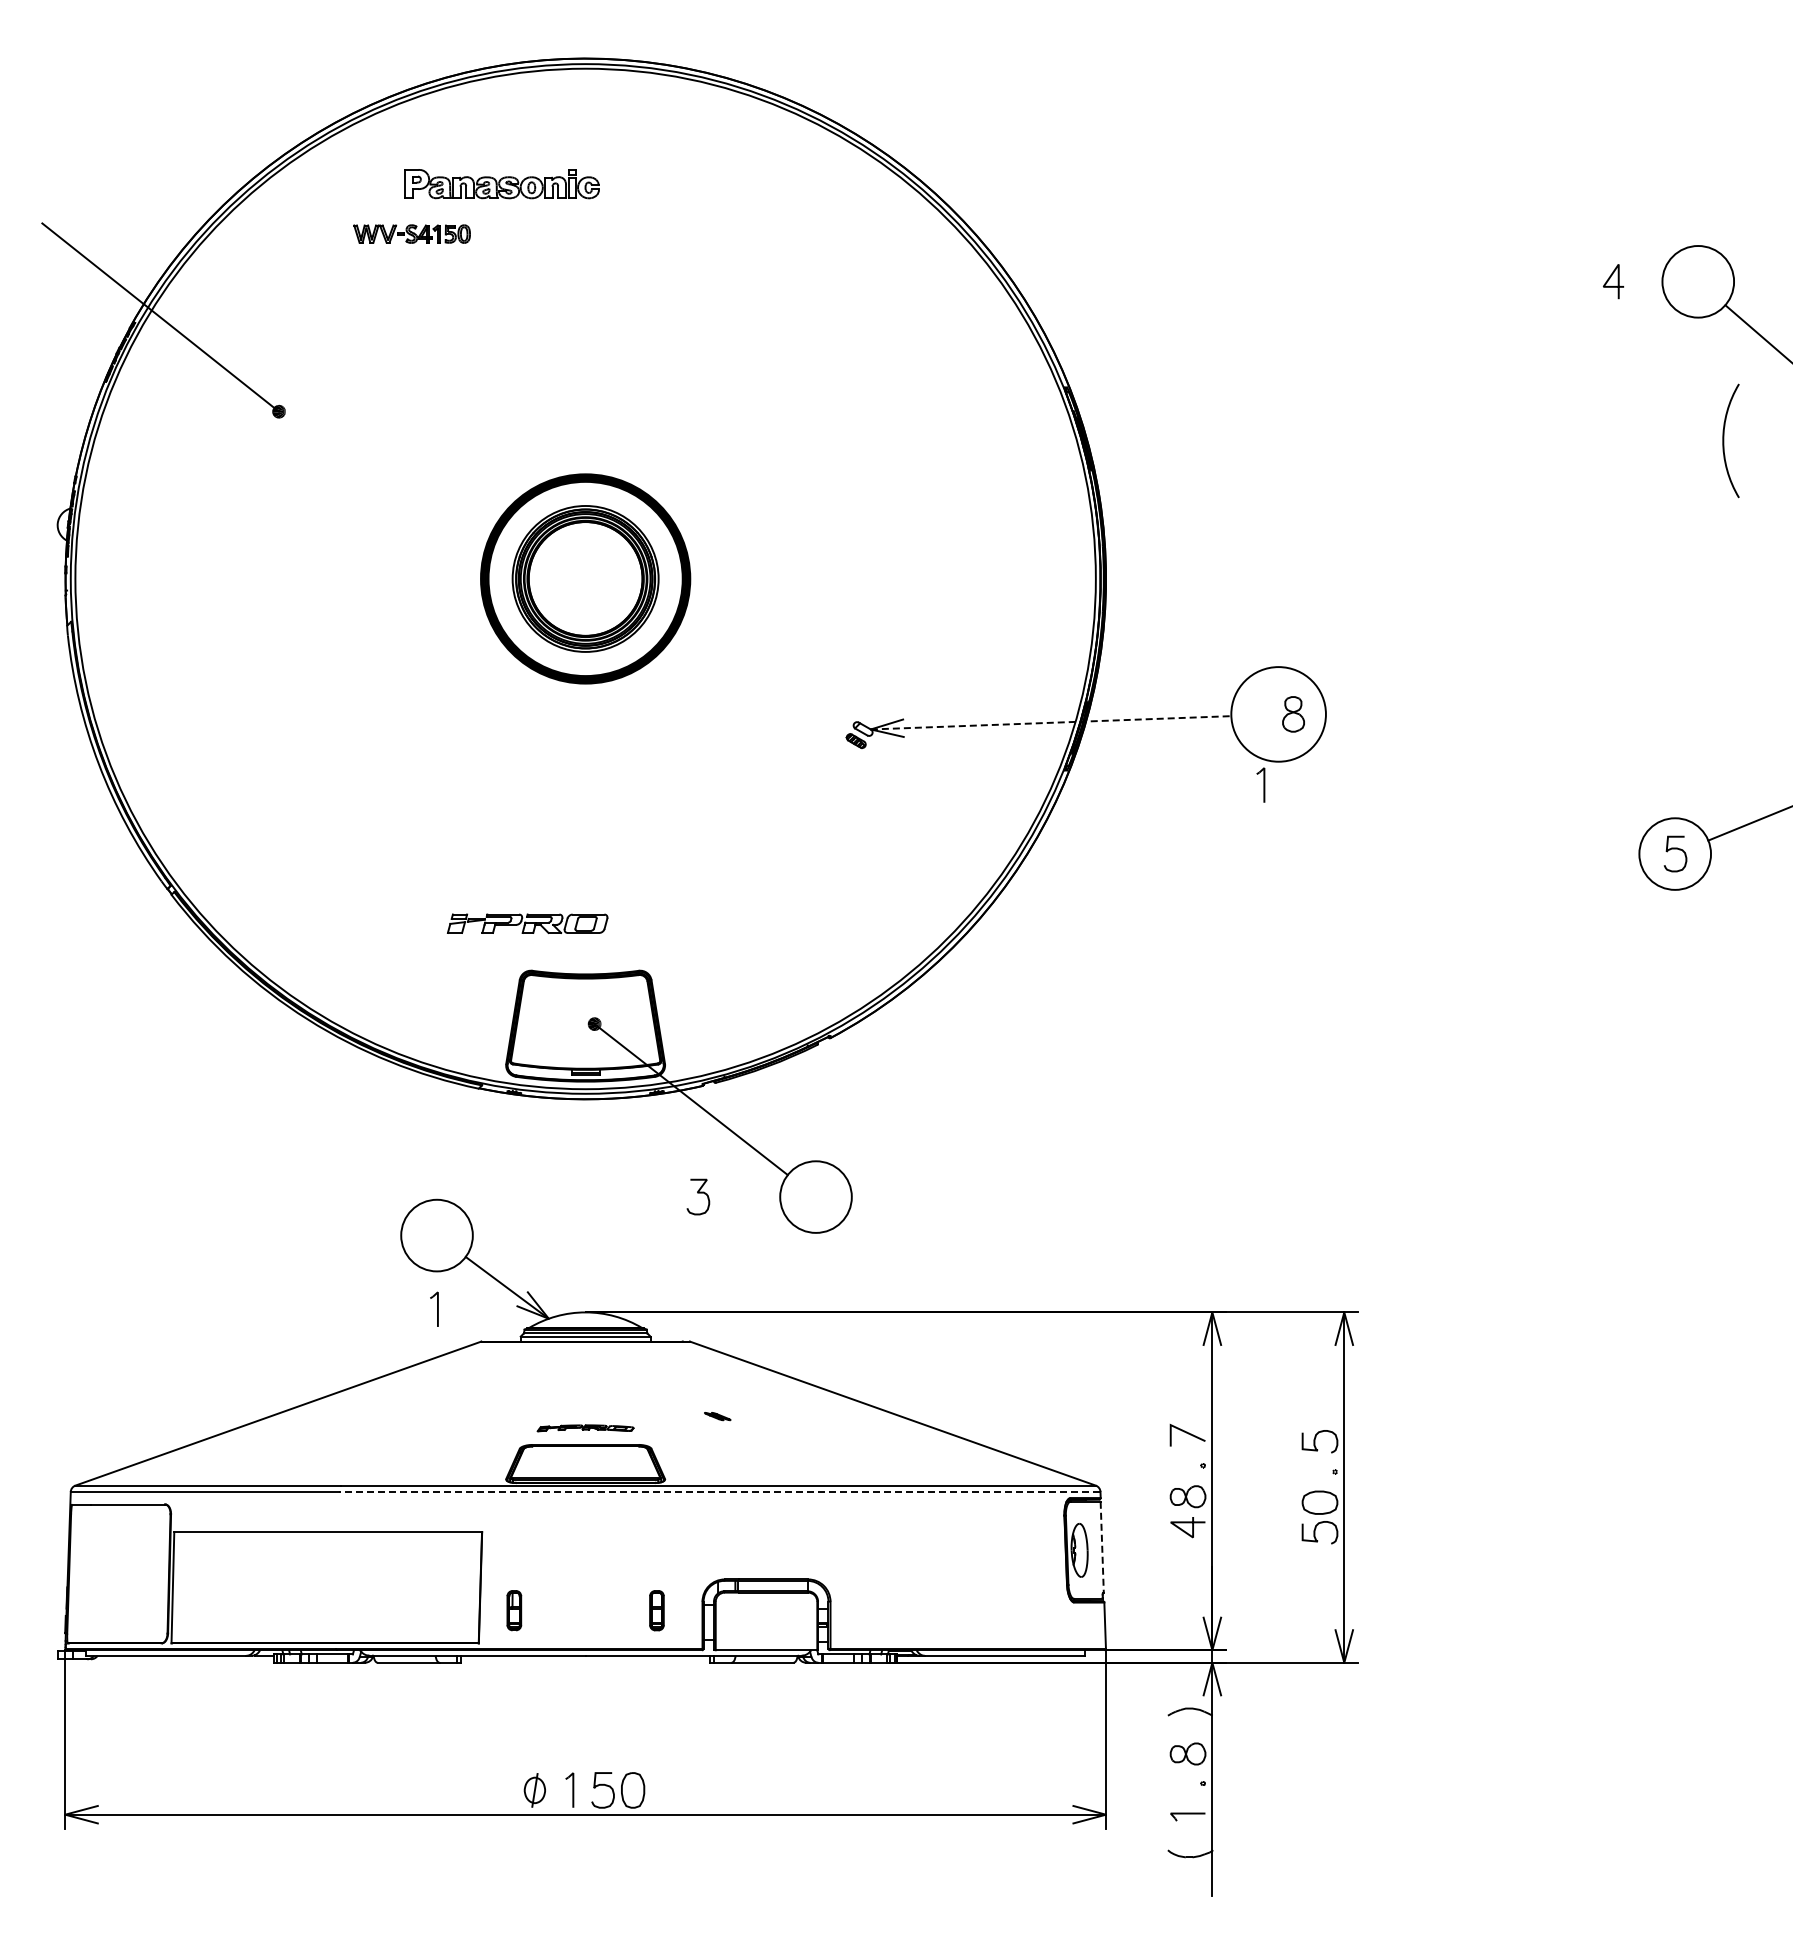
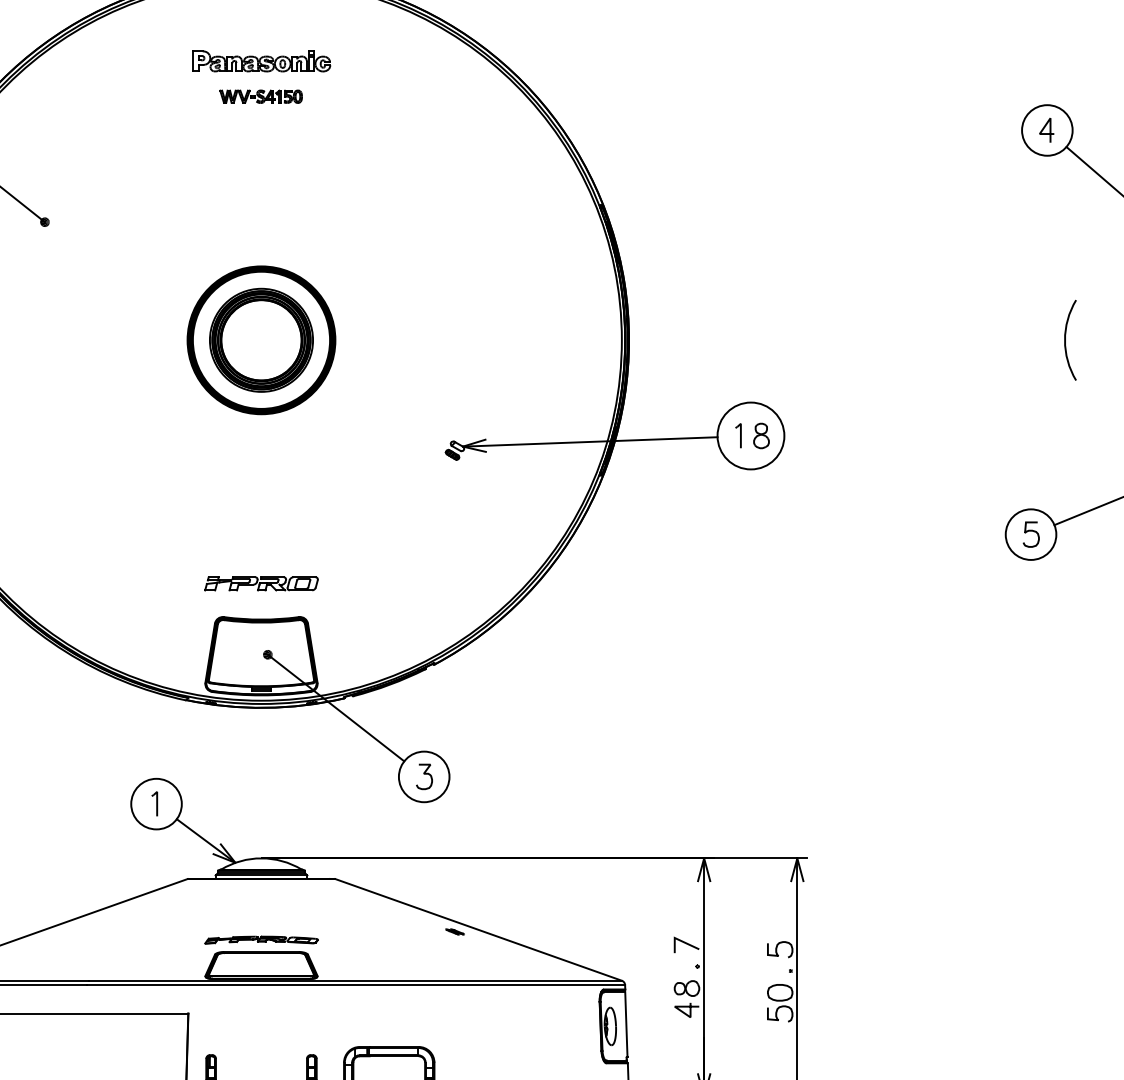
part: (501, 184) -> (261, 61), moved
part: (411, 233) -> (260, 96), moved
line: (1617, 281) -> (1049, 130), moved
arc: (1724, 440) -> (1065, 340), moved
line: (1051, 722) -> (590, 441), dashed -> solid
part: (1260, 784) -> (738, 435), moved
part: (527, 923) -> (261, 583), moved
curve: (698, 1193) -> (424, 774), moved
part: (434, 1308) -> (154, 803), moved
part: (717, 1416) -> (454, 931), moved
part: (585, 1428) -> (261, 940), size x1.67
line: (719, 1491) -> (356, 984), dashed -> solid
line: (1102, 1547) -> (626, 1024), dashed -> solid

